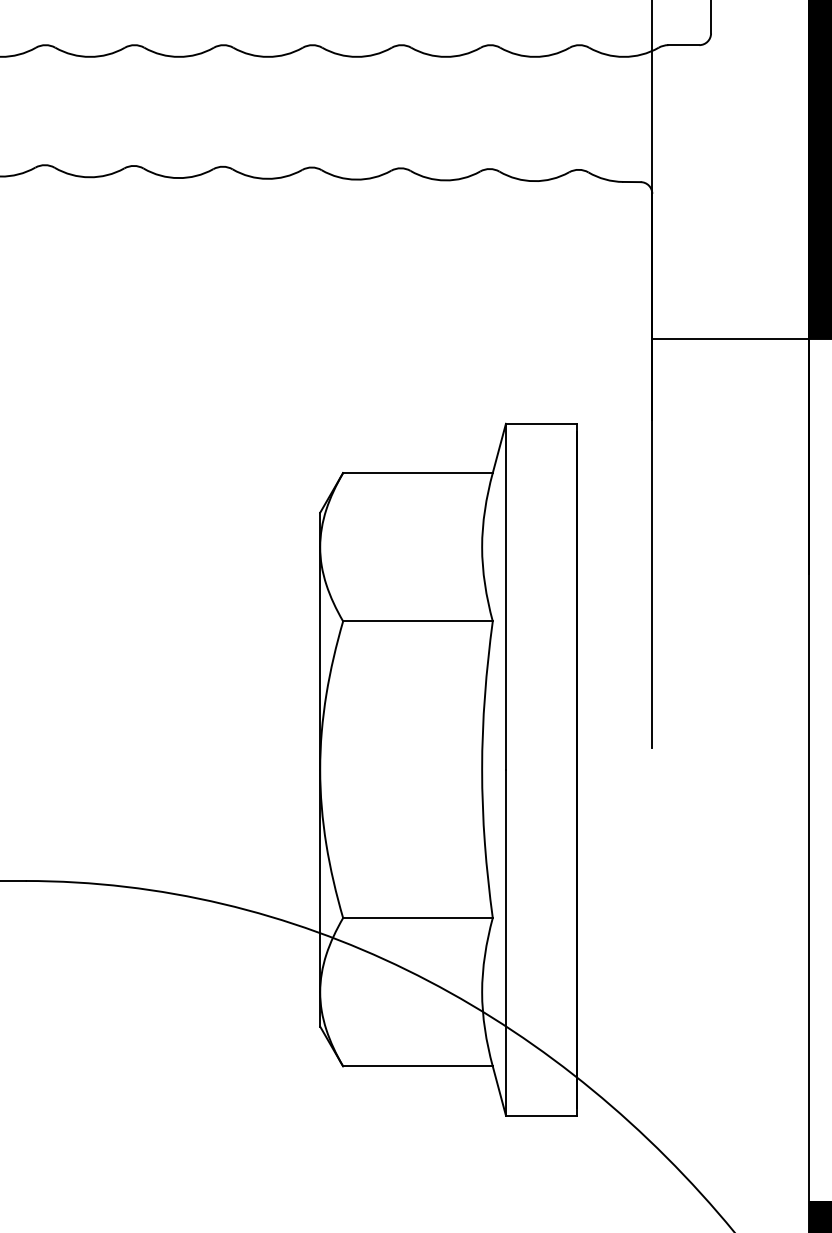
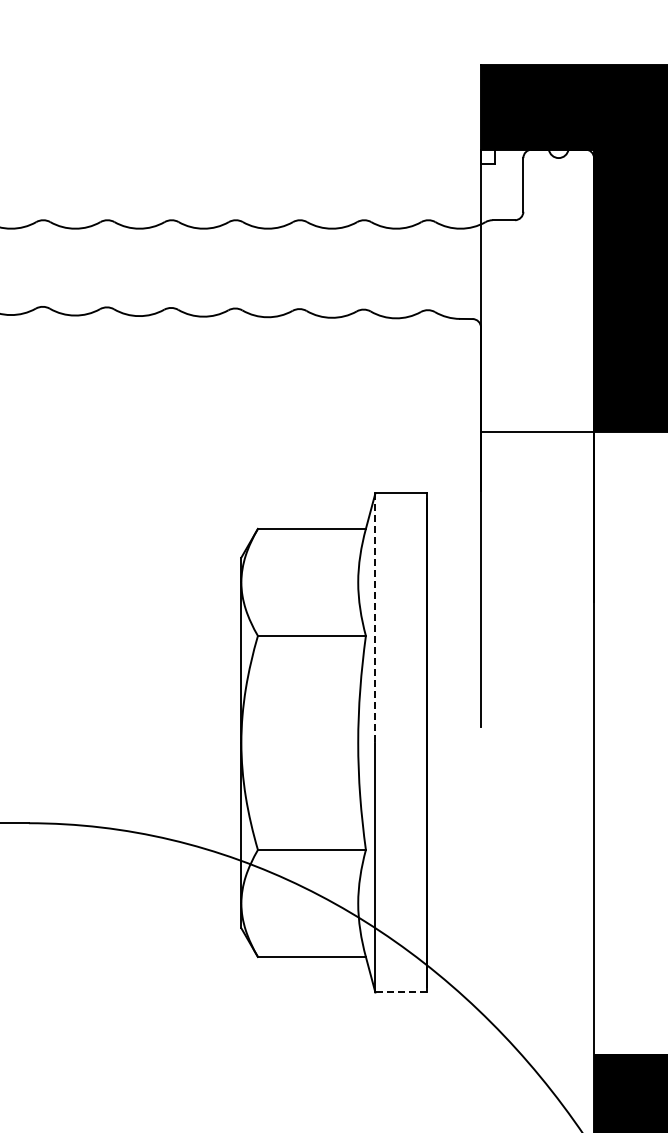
line: (506, 597) -> (375, 618), solid -> dashed
line: (542, 1115) -> (401, 992), solid -> dashed

